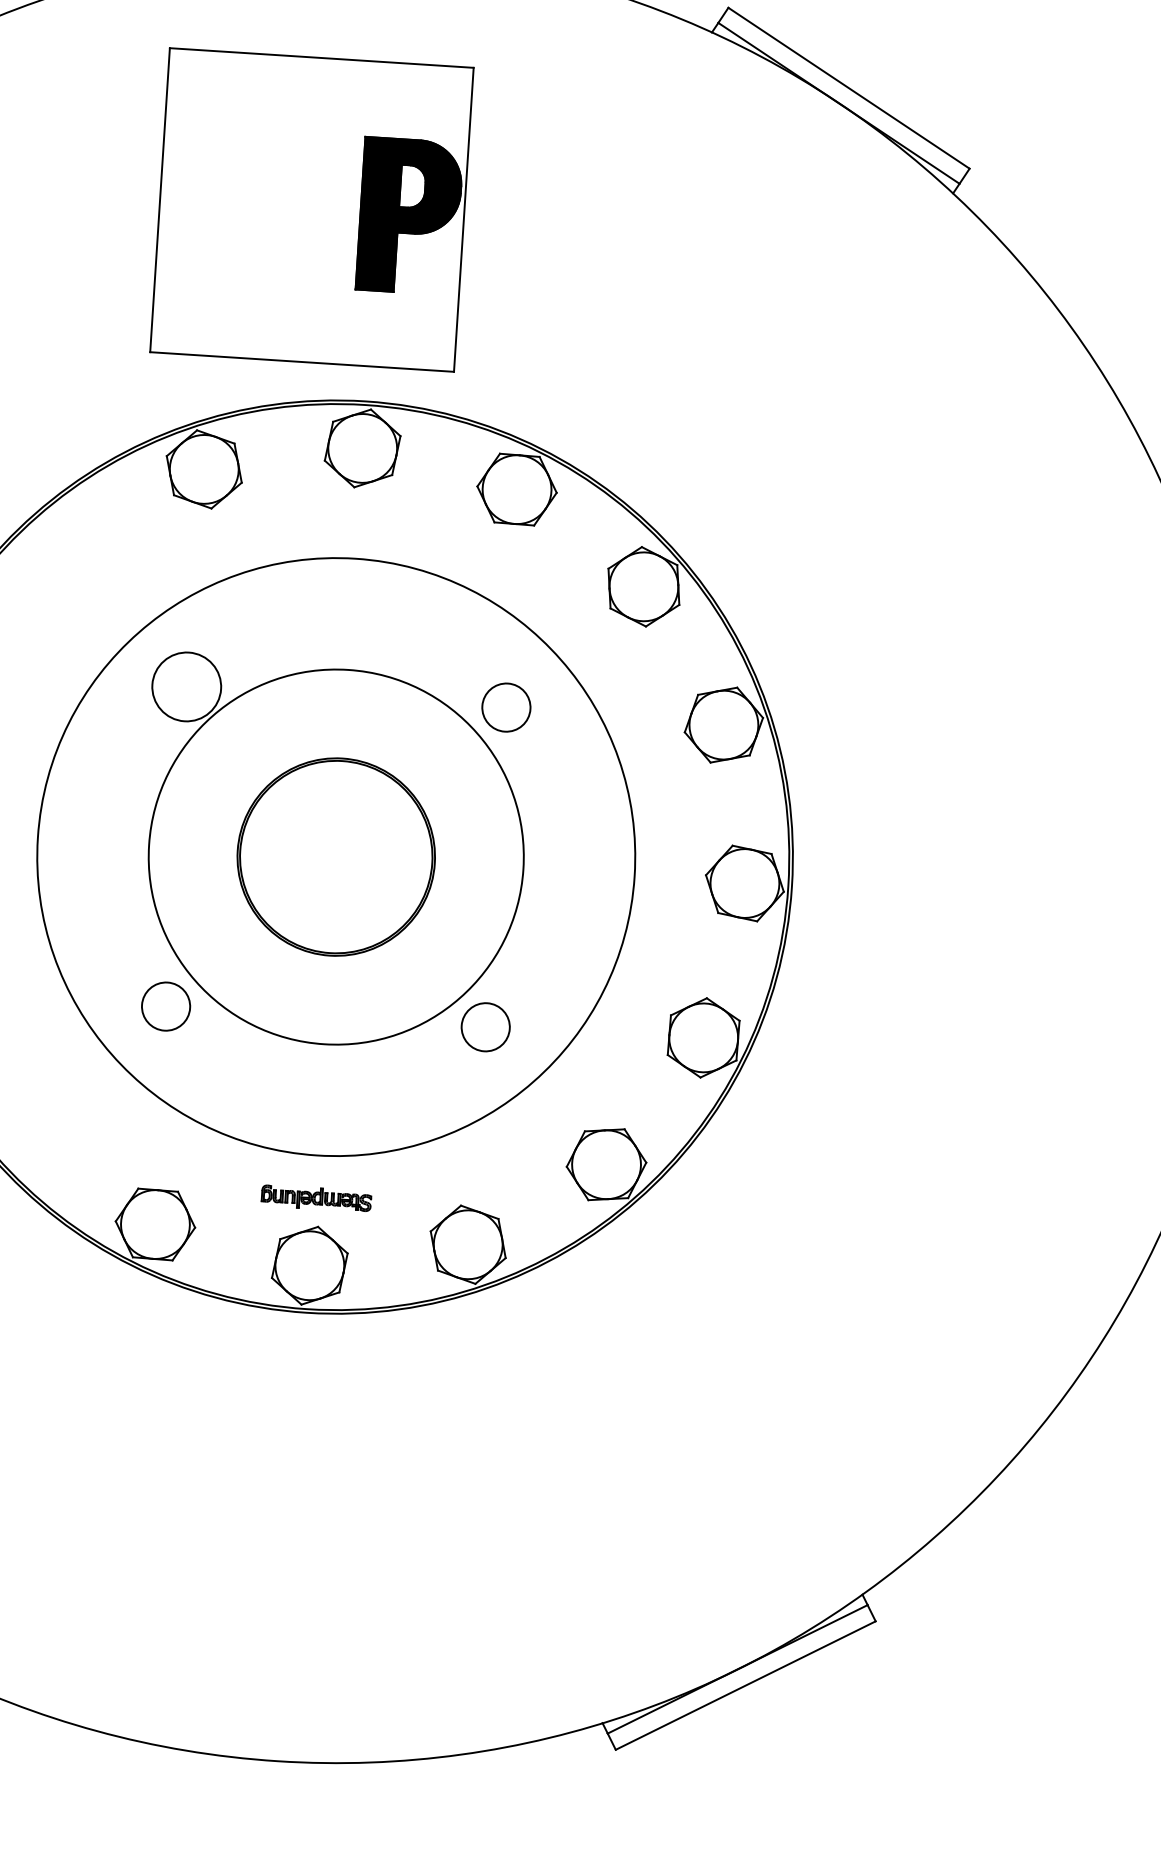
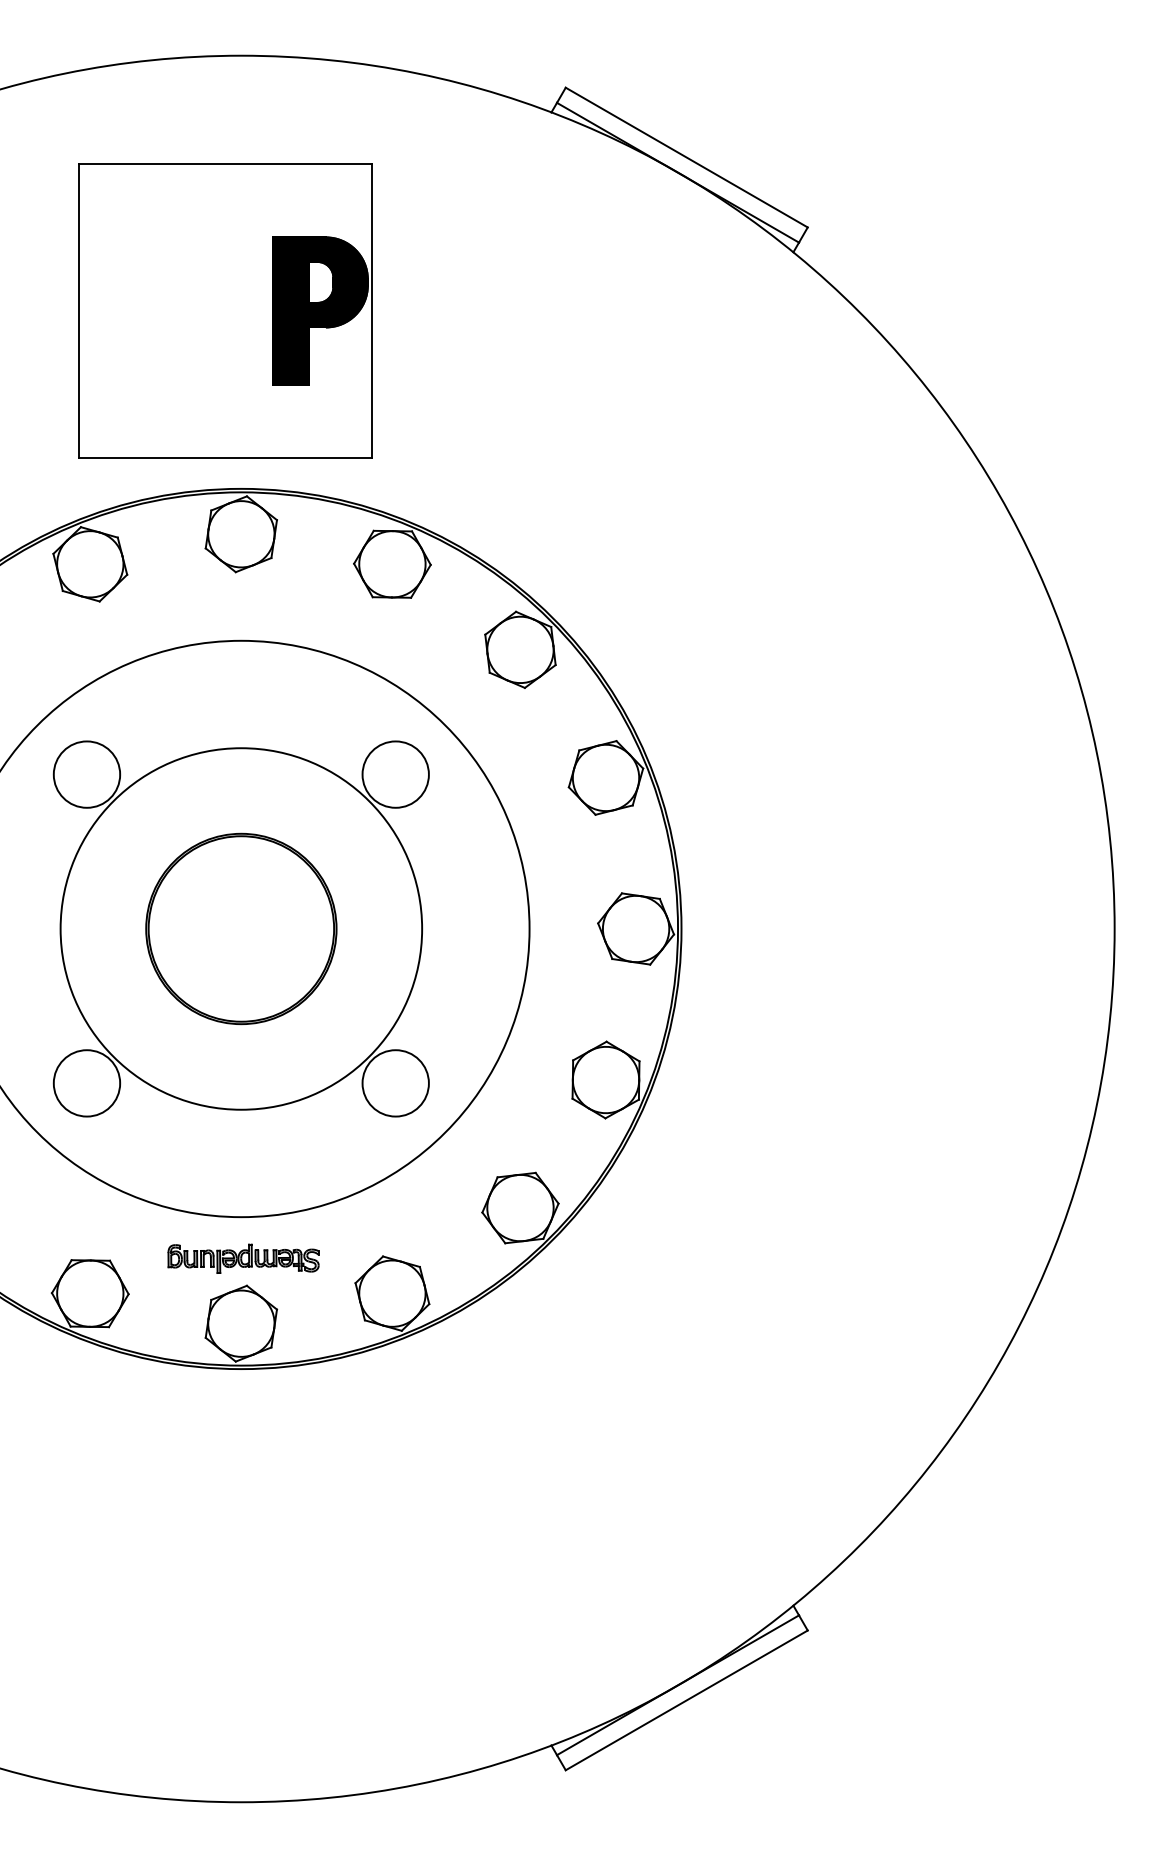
part: (311, 209) -> (225, 310), moved
circle: (506, 707) -> (395, 774), size x1.43
circle: (165, 1006) -> (86, 1083), size x1.43
circle: (485, 1027) -> (395, 1083), size x1.43
part: (316, 1198) -> (243, 1258), size x1.43

